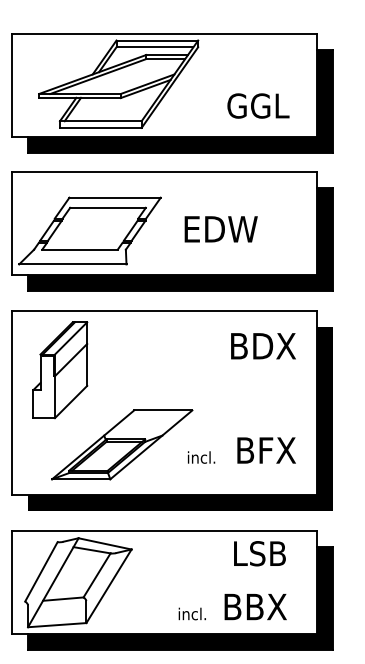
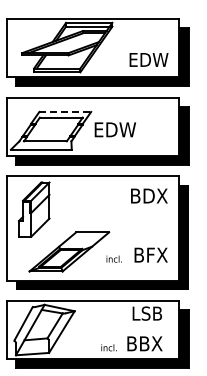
text: (261, 105) -> (148, 59), GGL -> EDW
line: (115, 197) -> (65, 111), solid -> dashed
text: (219, 228) -> (114, 129), moved

